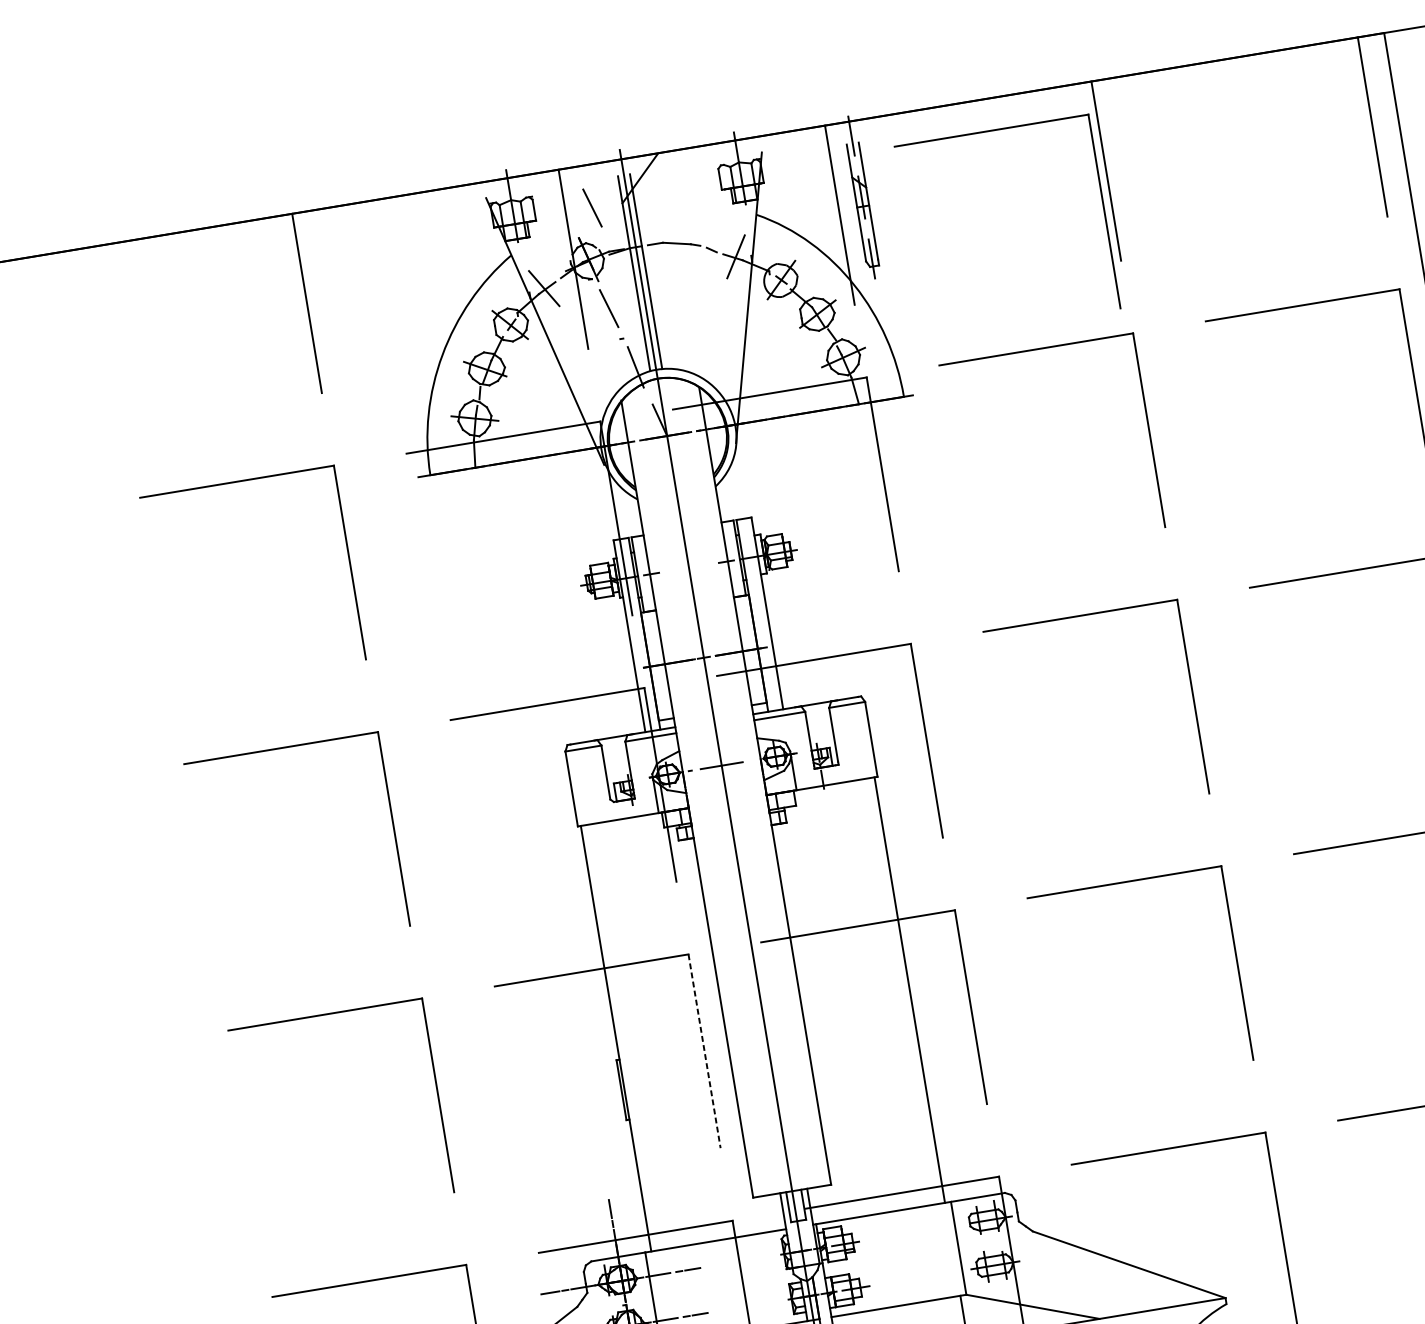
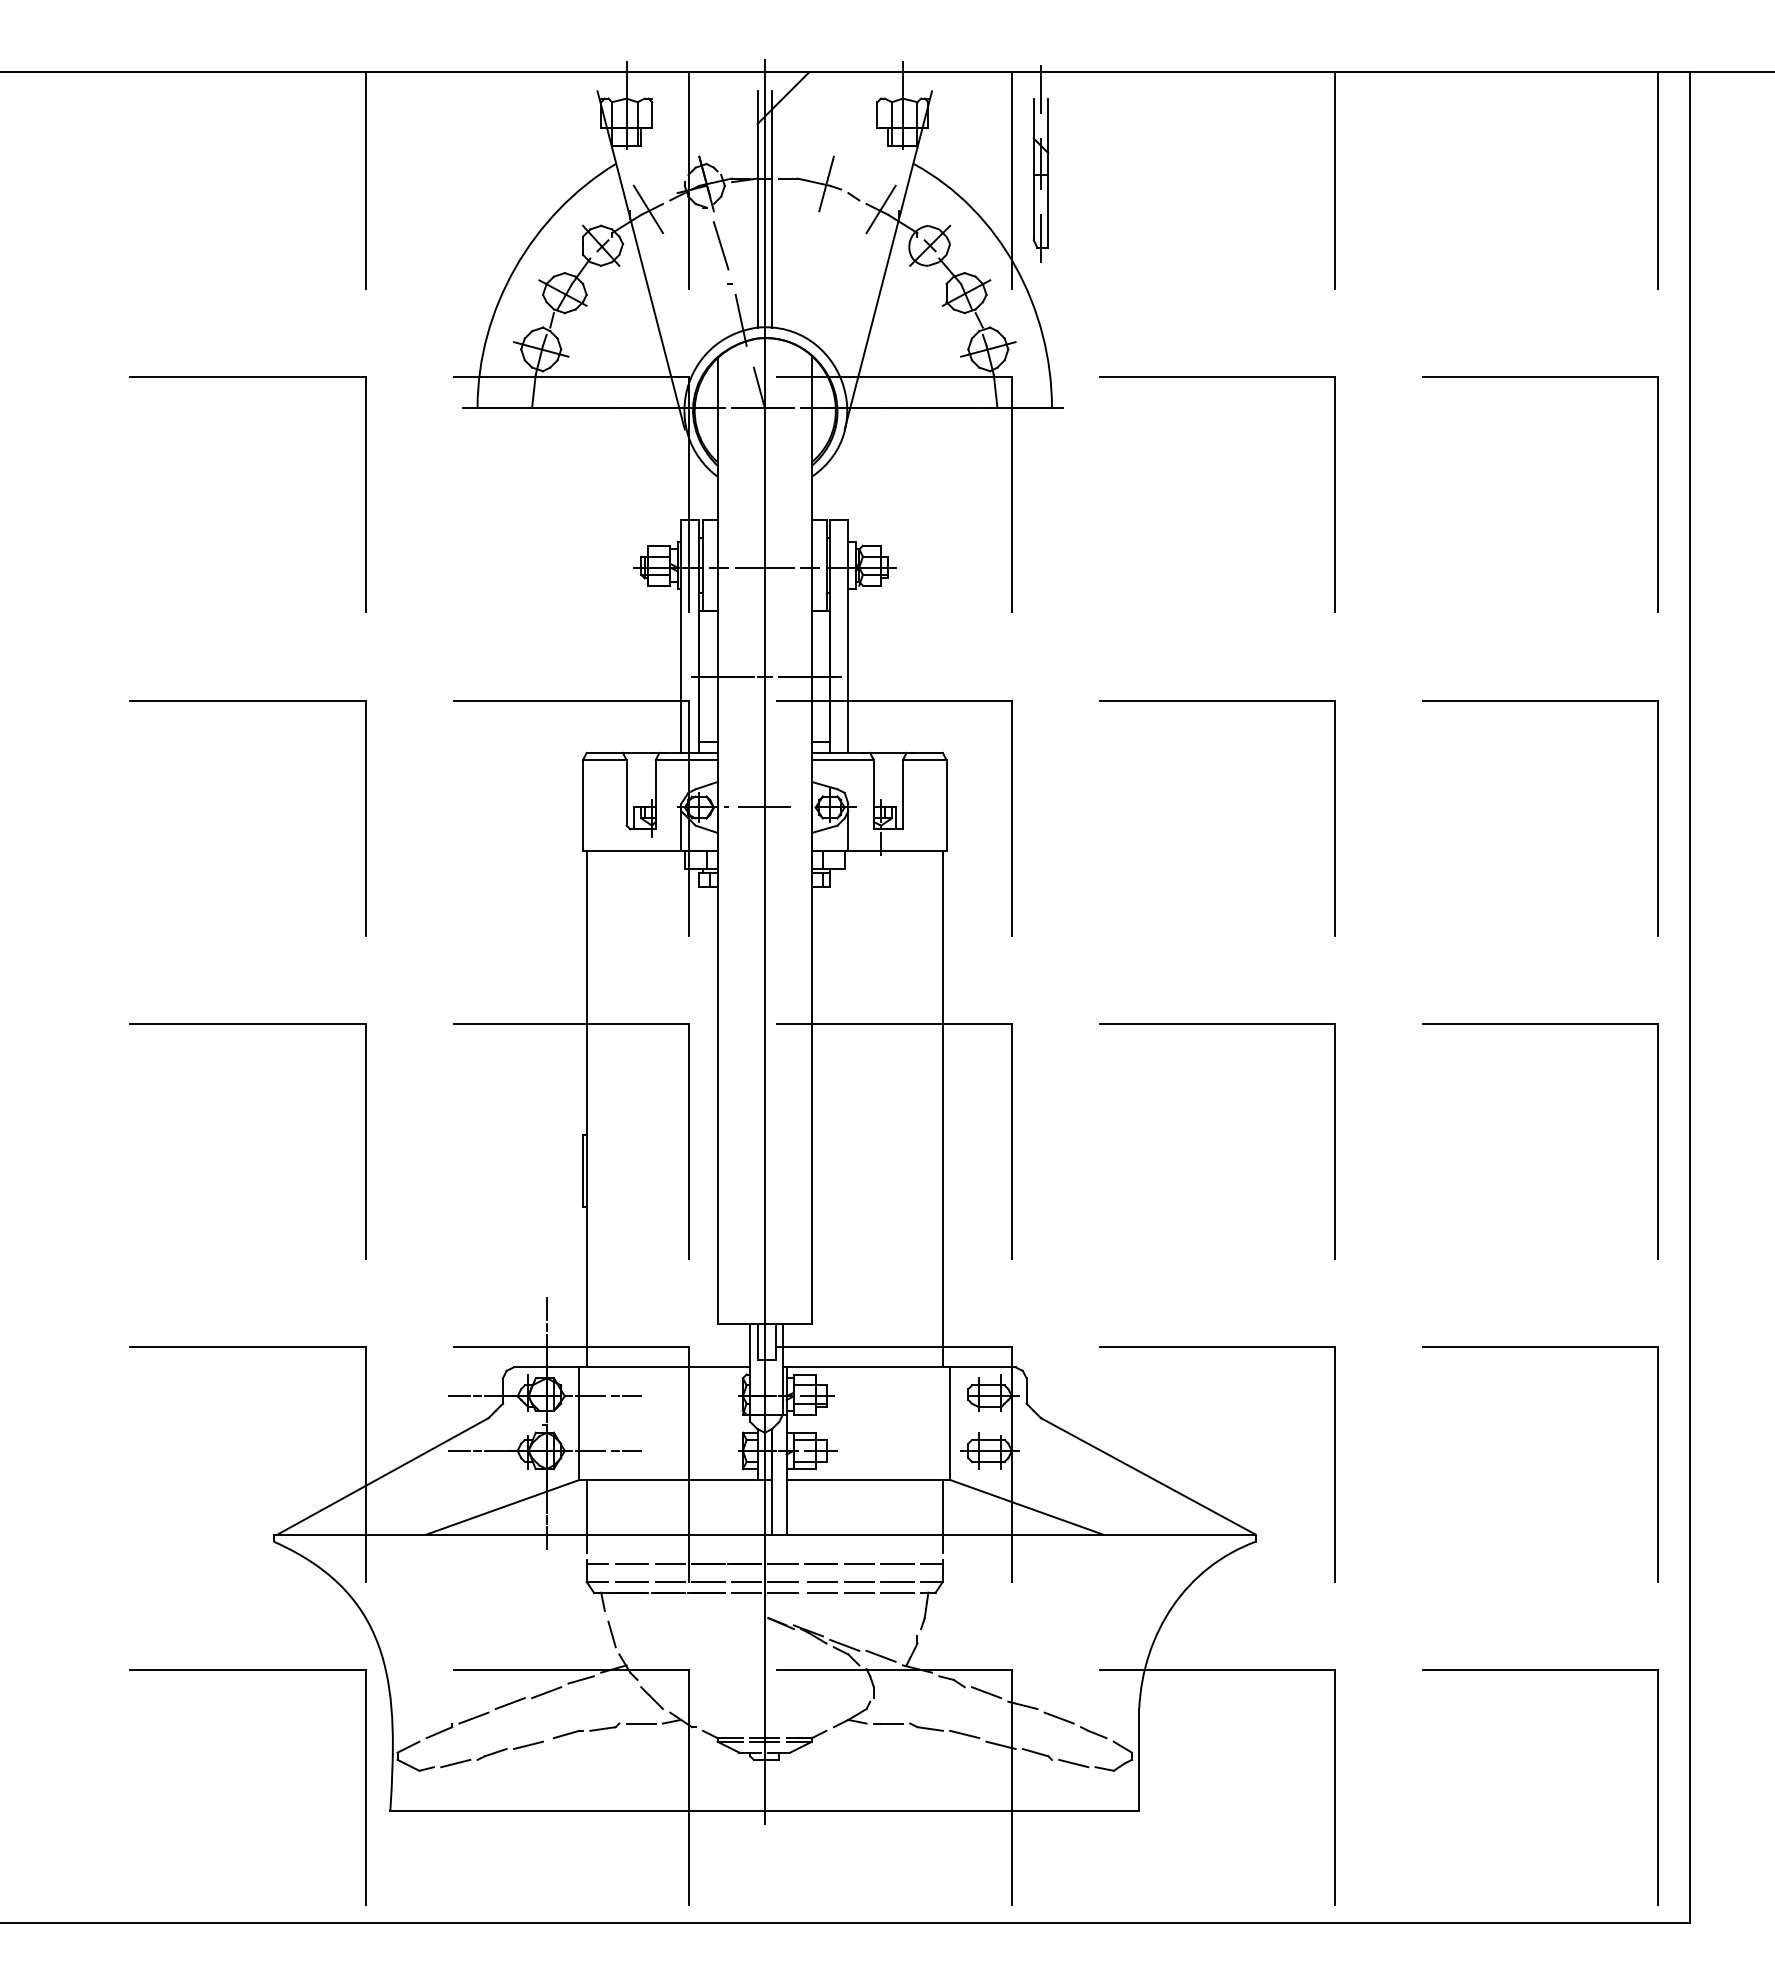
part: (991, 130) -> (1207, 110), removed
line: (591, 207) -> (720, 123), removed
line: (687, 242) -> (826, 183), added
line: (688, 567) -> (764, 567), added
line: (704, 1051) -> (688, 1141), dashed -> solid

